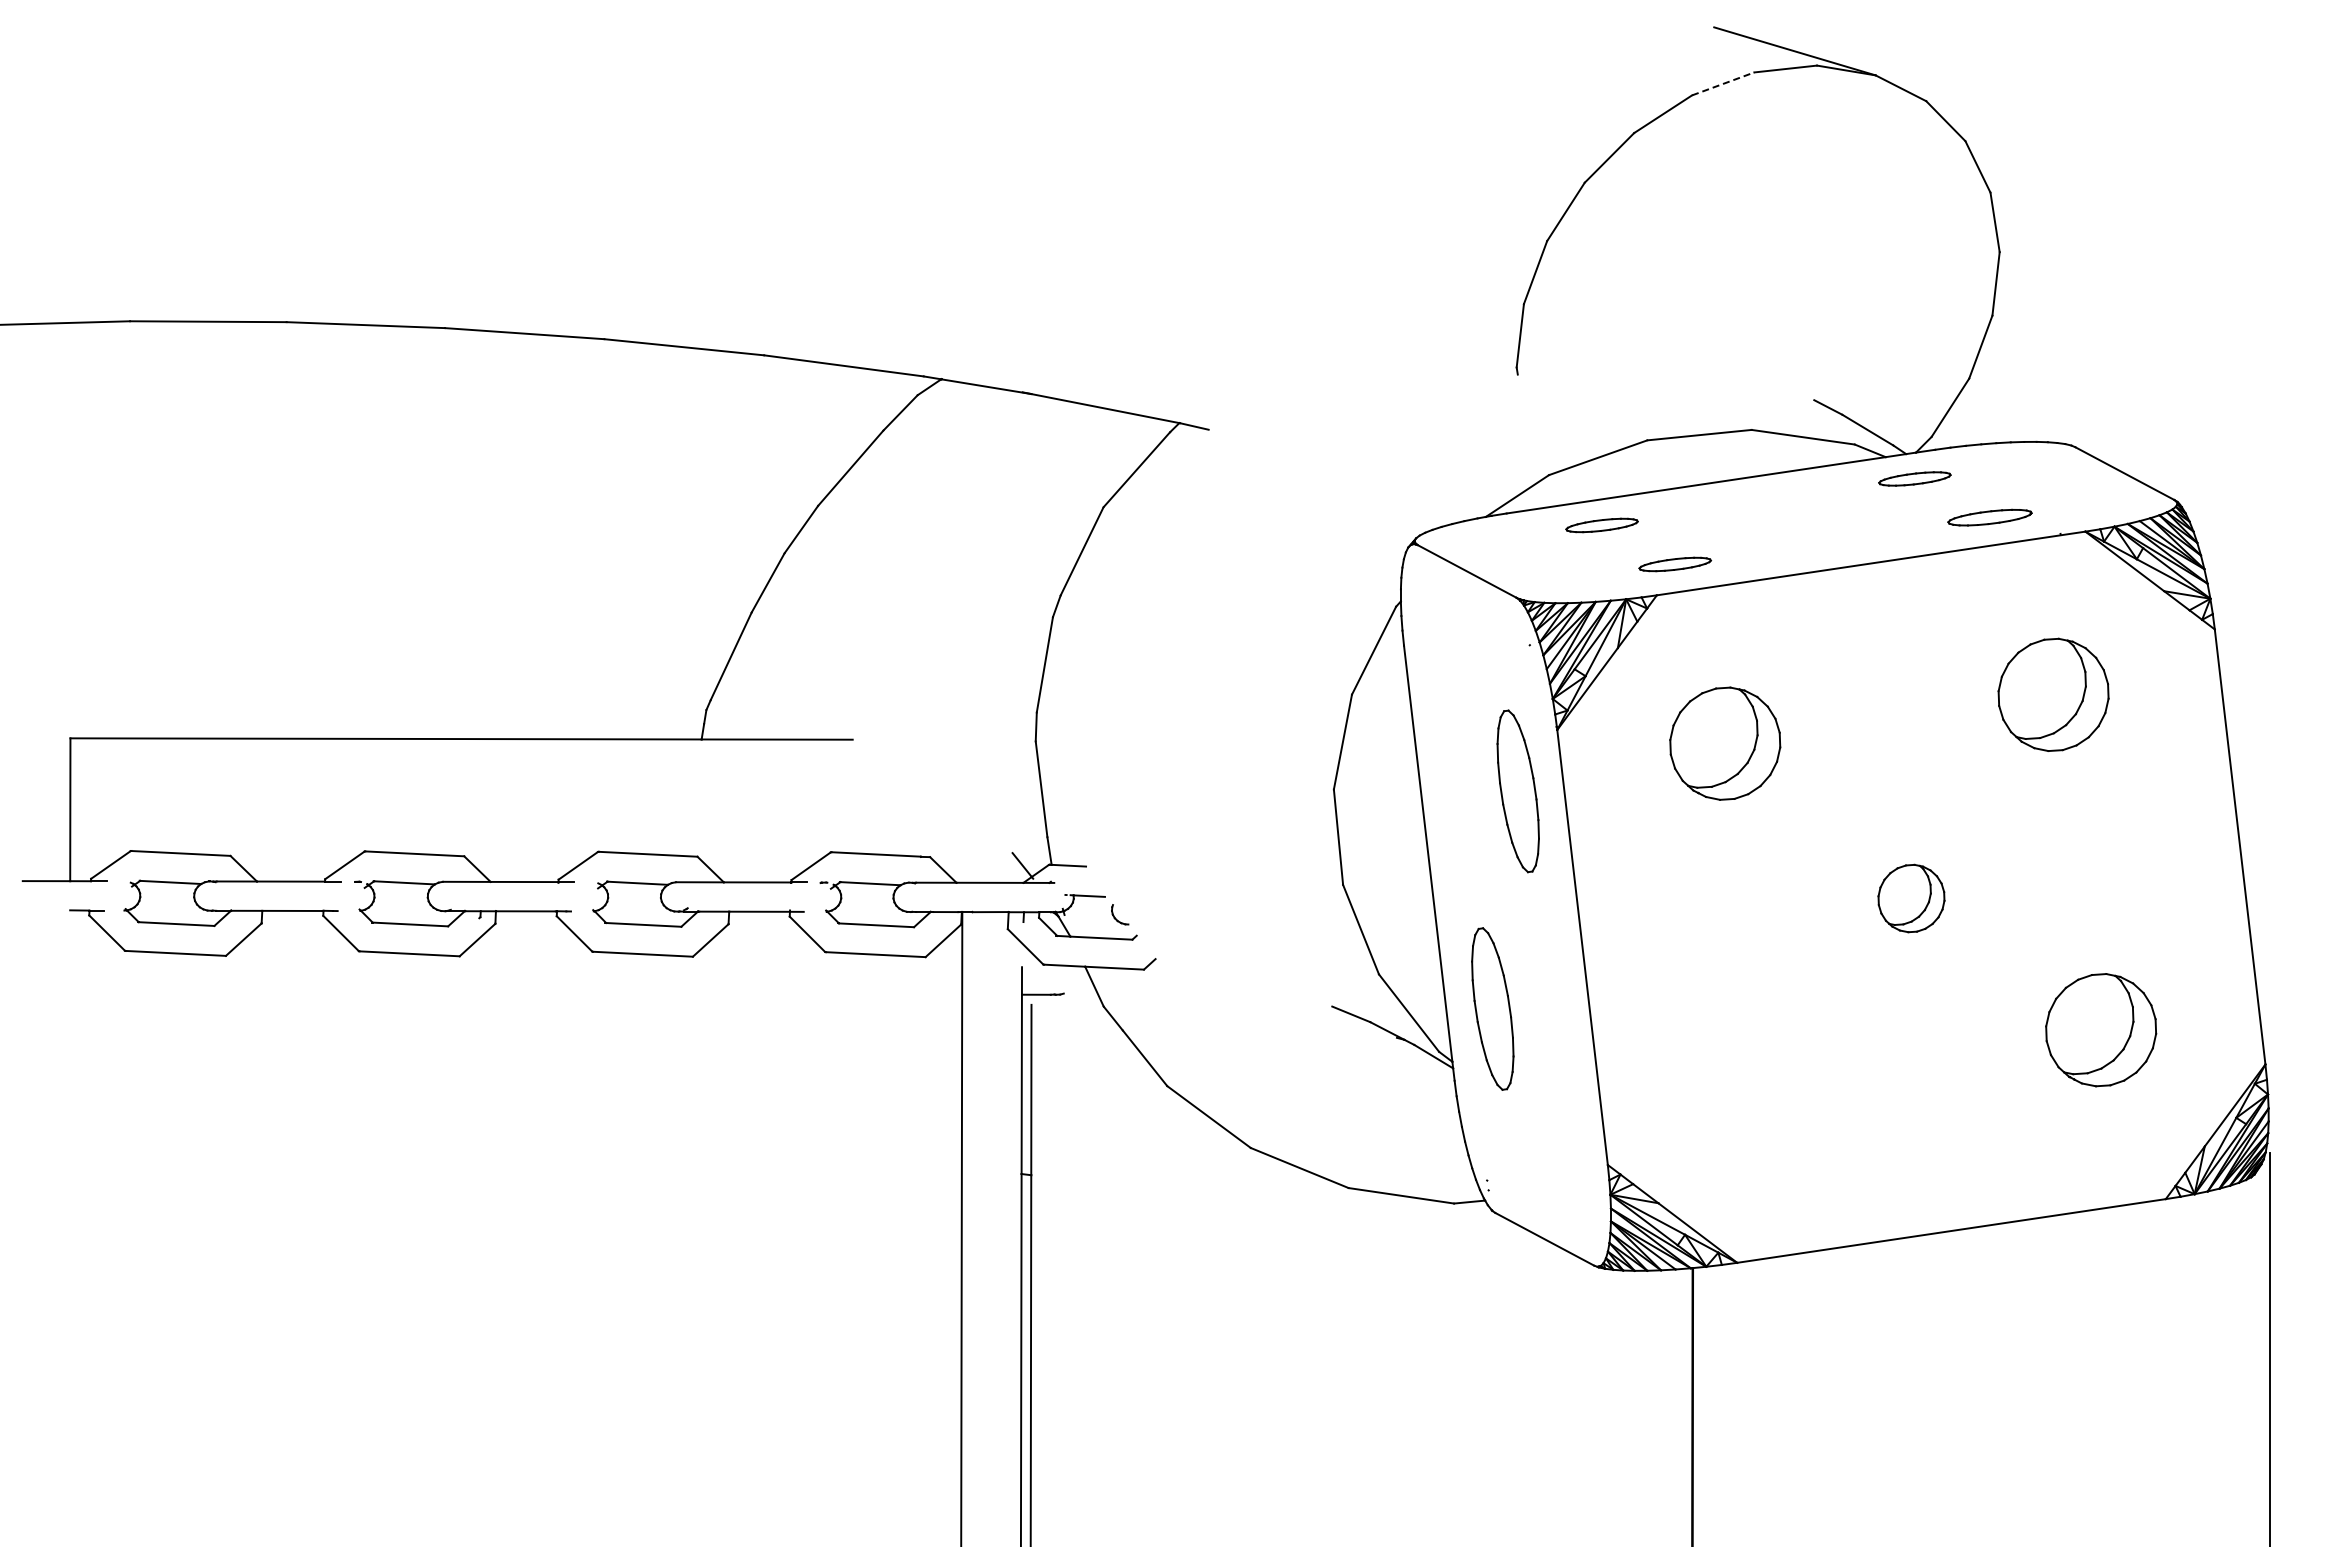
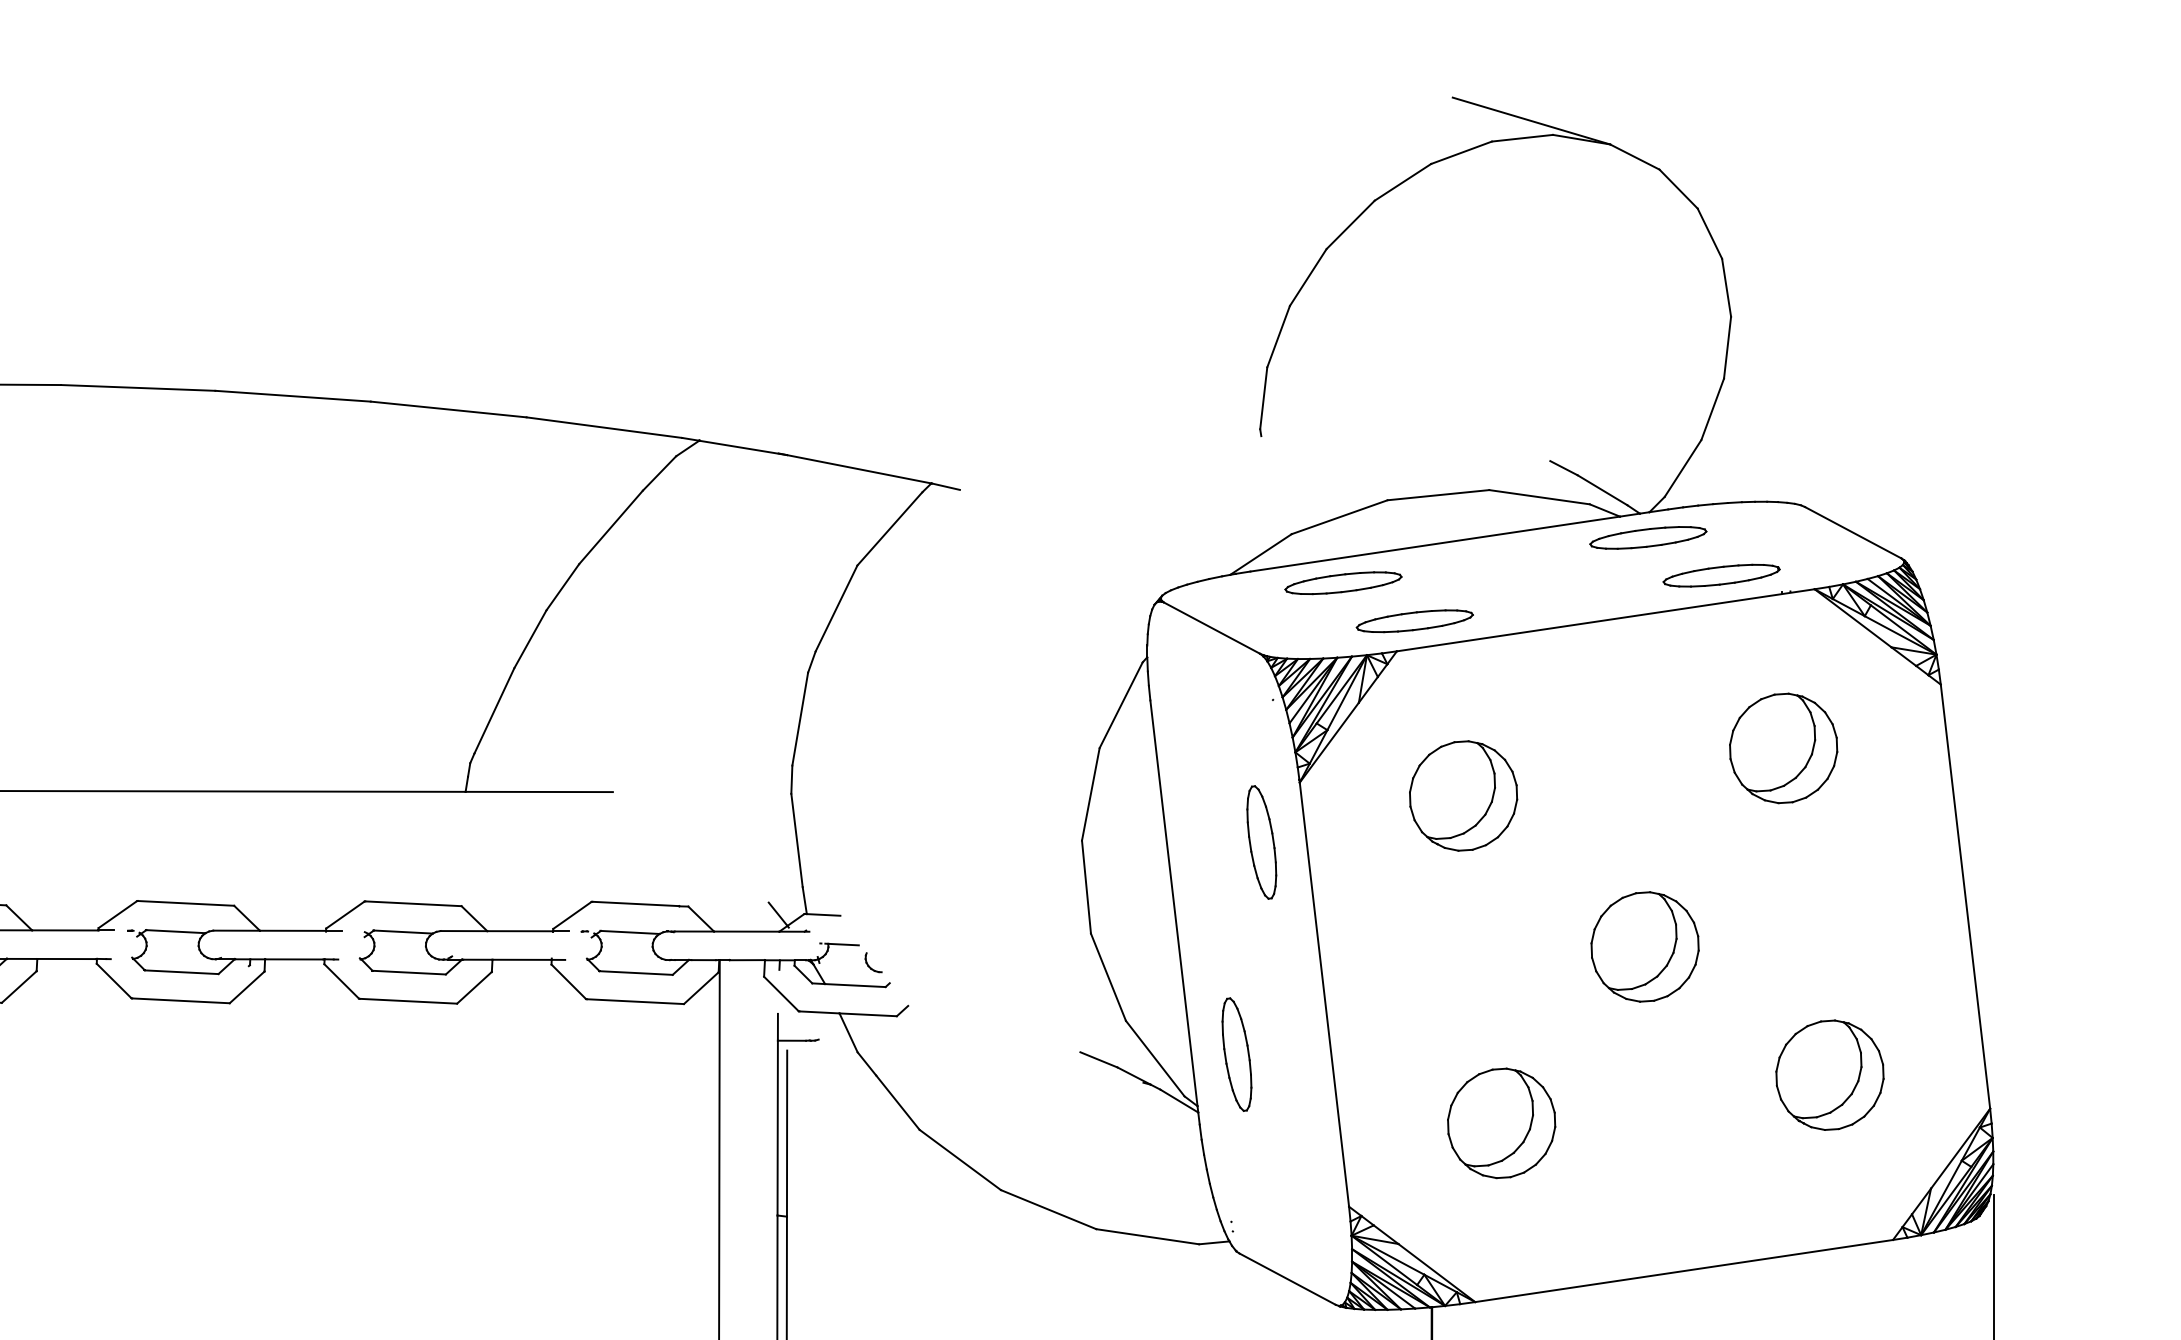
line: (1723, 83) -> (1461, 152), dashed -> solid
part: (1914, 478) -> (1648, 537), size x1.67
part: (1989, 517) -> (1721, 575), size x1.43
part: (1601, 525) -> (1342, 583), size x1.67
part: (1674, 564) -> (1414, 621), size x1.67
part: (1518, 791) -> (1261, 842), size x0.71
part: (1911, 898) -> (1645, 946), size x1.67
part: (1492, 1008) -> (1236, 1054), size x0.71
part: (1764, 1079) -> (1501, 1123), added

